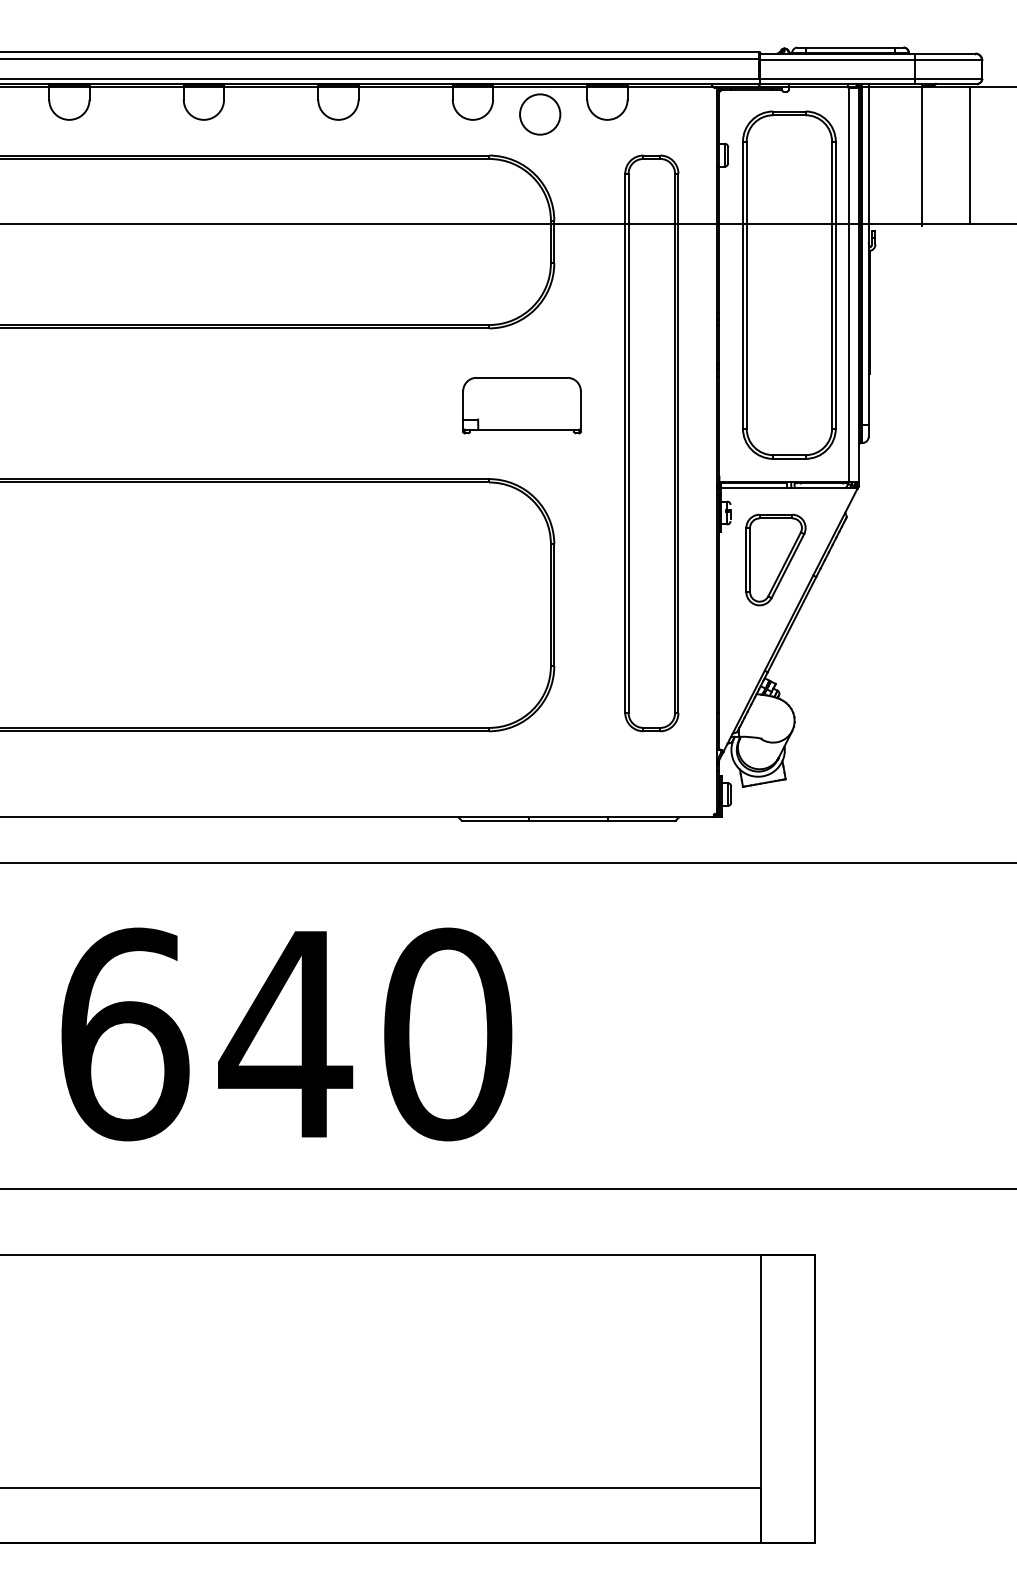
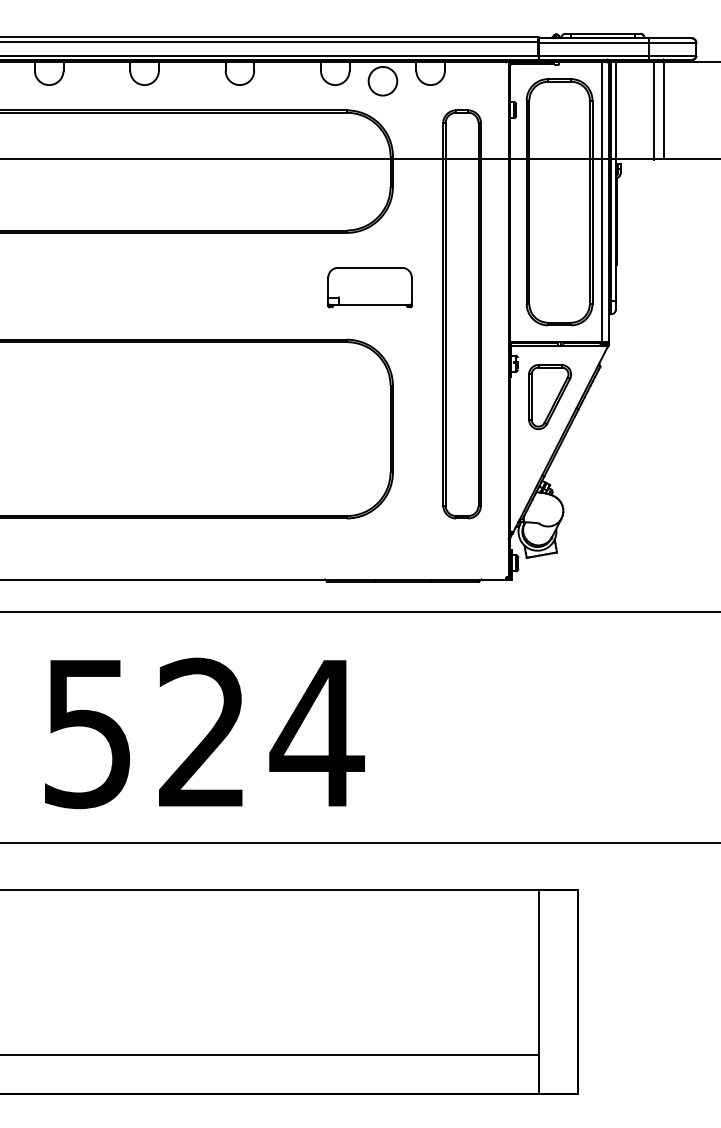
line: (969, 155) -> (663, 110), moved
text: (287, 1034) -> (203, 733), 640 -> 524

